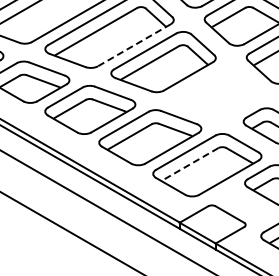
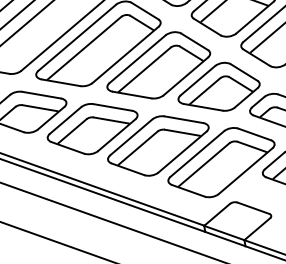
line: (134, 45) -> (125, 55), dashed -> solid
part: (217, 93) -> (218, 88), added
line: (190, 164) -> (204, 165), dashed -> solid

